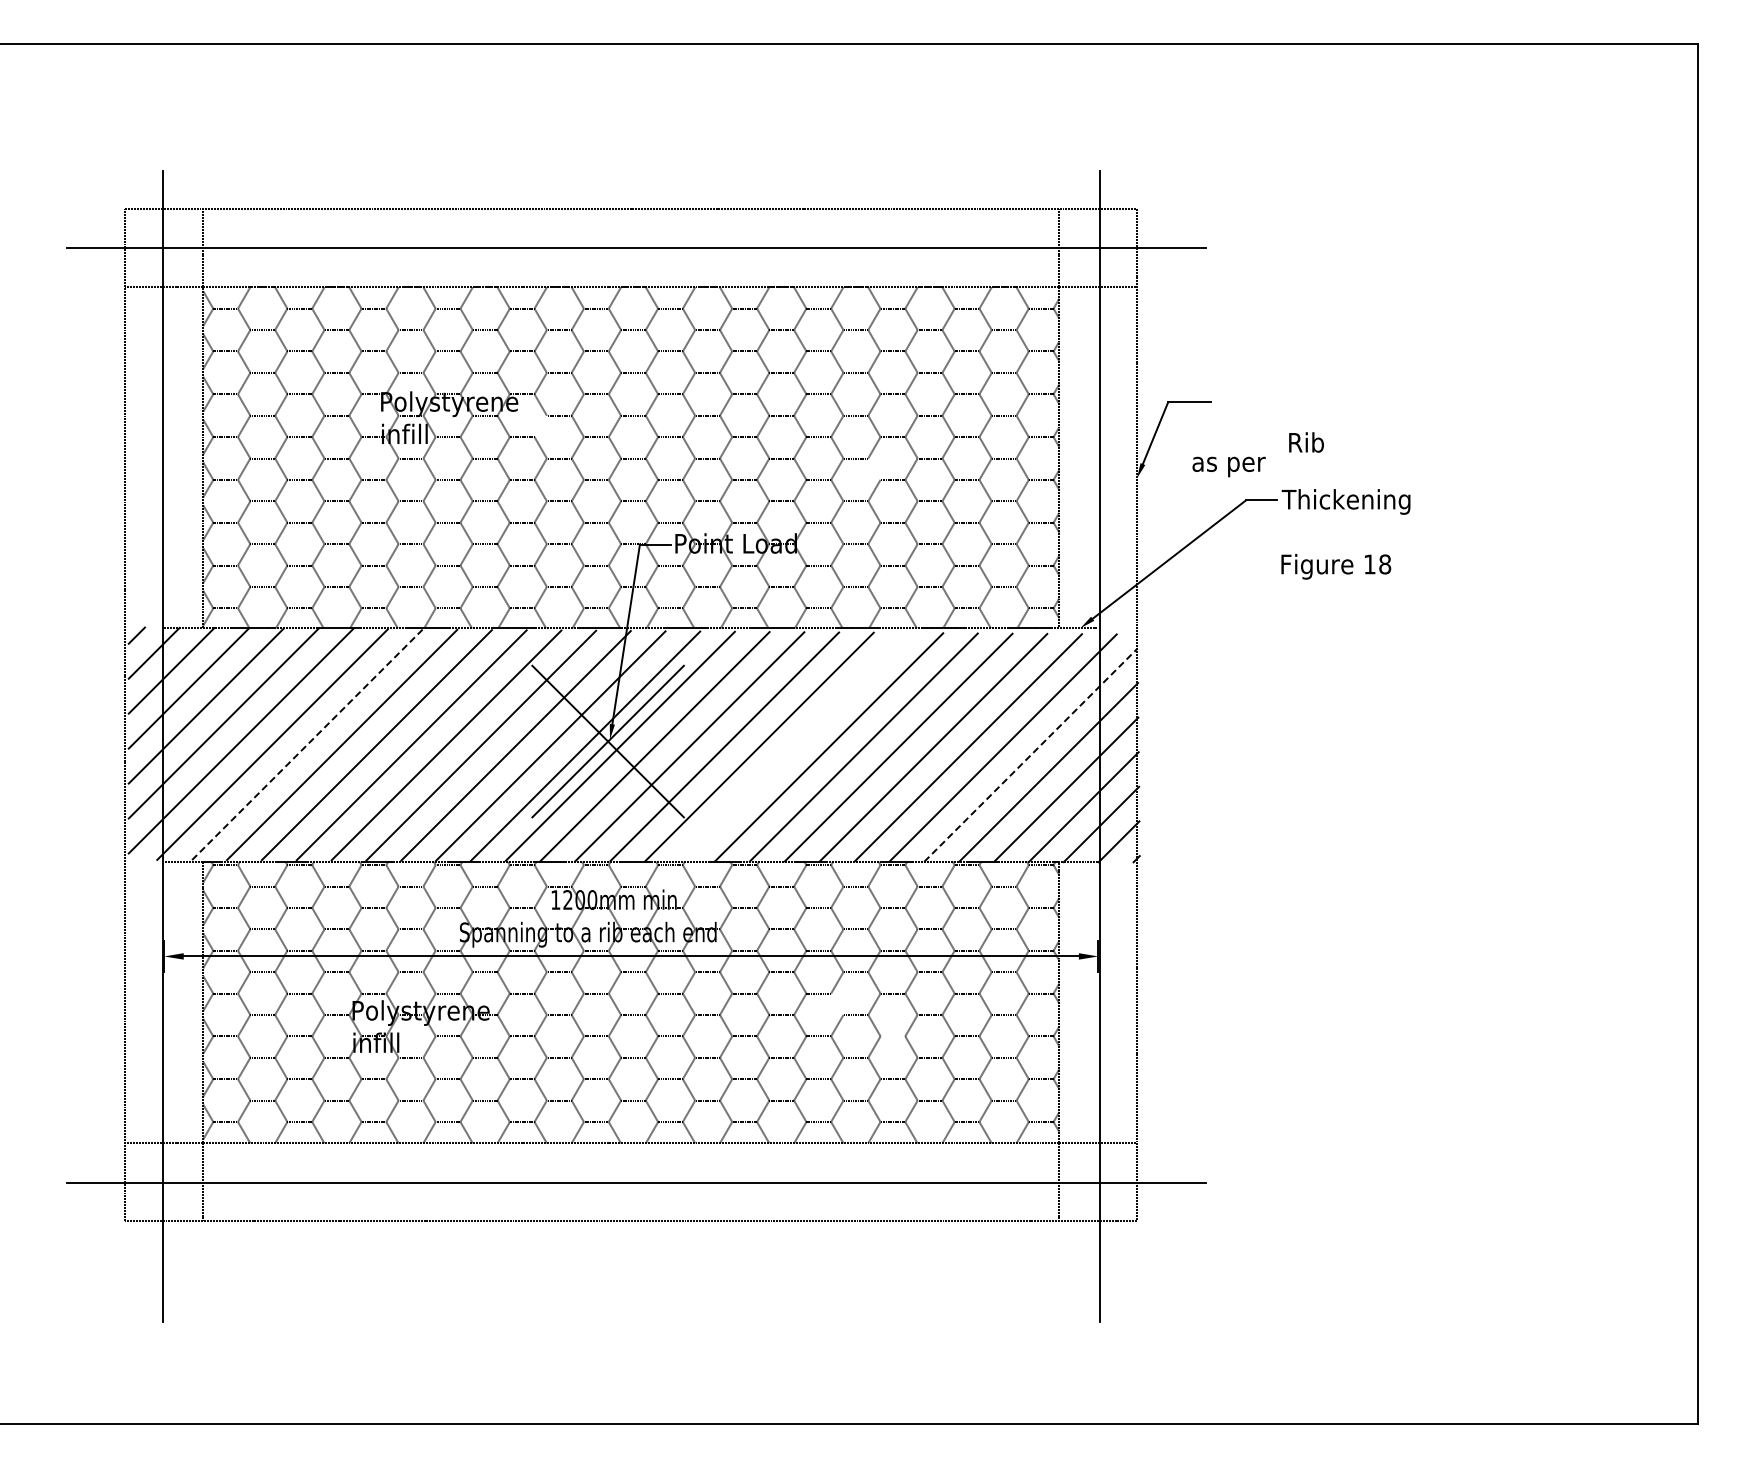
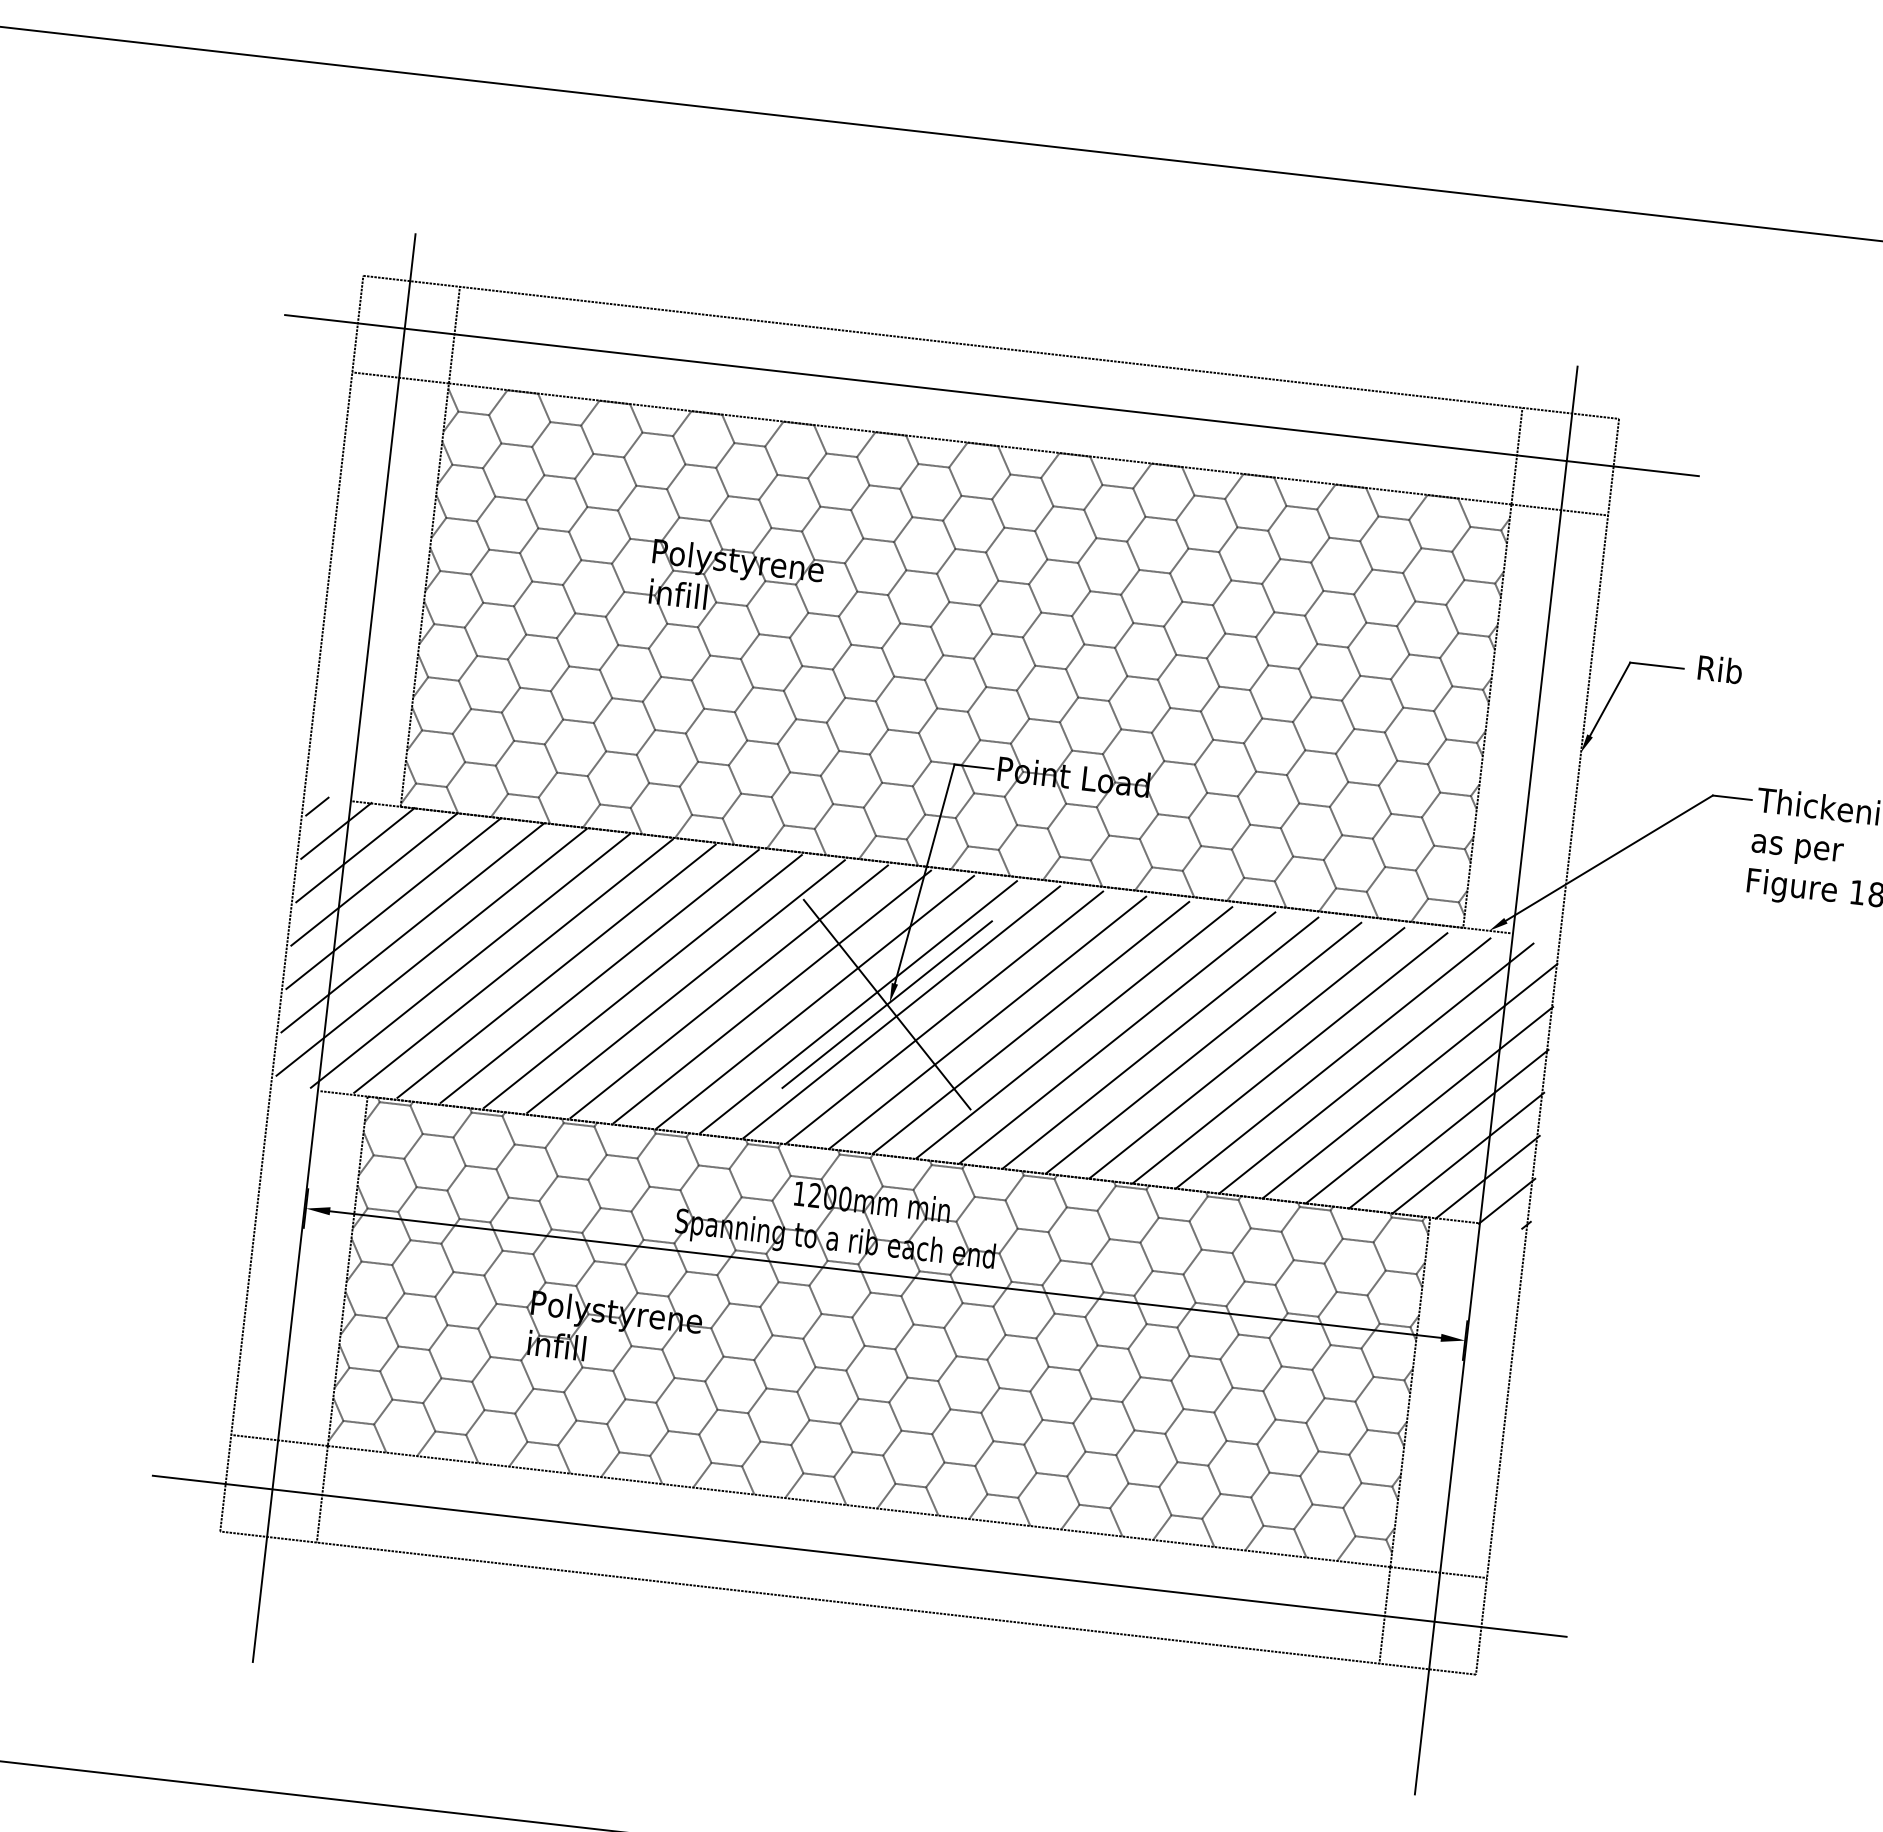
line: (540, 426) -> (847, 604), added
text: (1306, 442) -> (1720, 669), moved
text: (1228, 466) -> (1796, 850), moved
line: (874, 468) -> (1256, 703), added
line: (307, 744) -> (513, 965), dashed -> solid
line: (794, 747) -> (1117, 1038), added
line: (1031, 755) -> (1410, 1081), dashed -> solid
line: (837, 1003) -> (1134, 1362), added
line: (892, 1036) -> (1198, 1410), added

